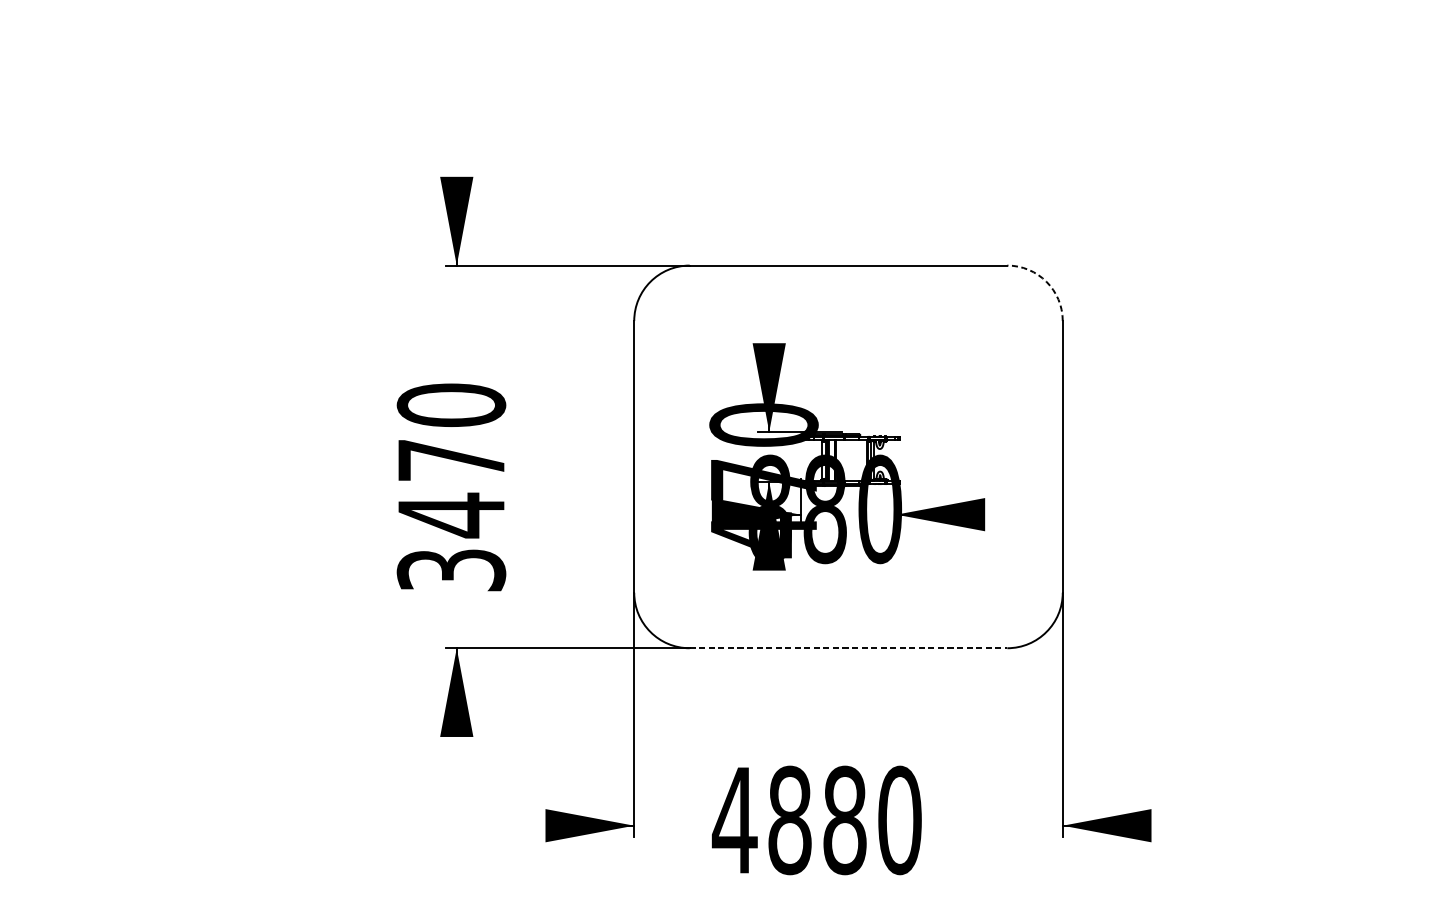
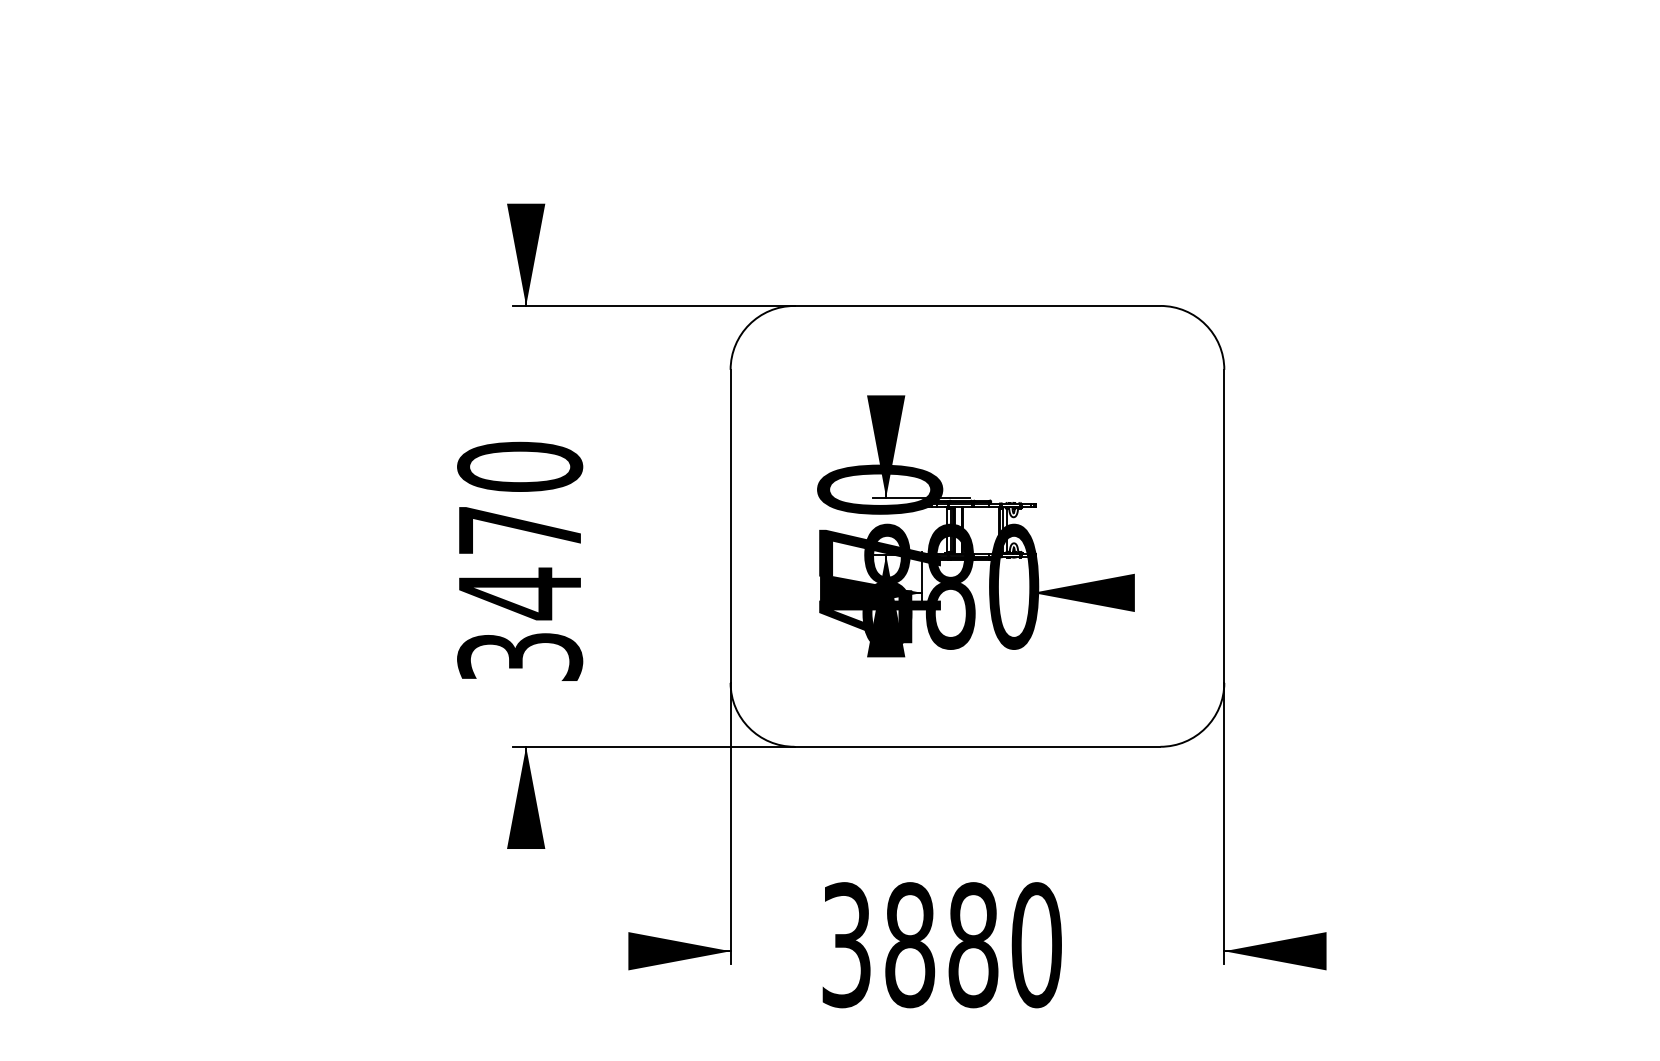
arc: (1046, 281) -> (1205, 324), dashed -> solid
line: (848, 647) -> (977, 746), dashed -> solid
text: (734, 820) -> (846, 945), 4880 -> 3880

